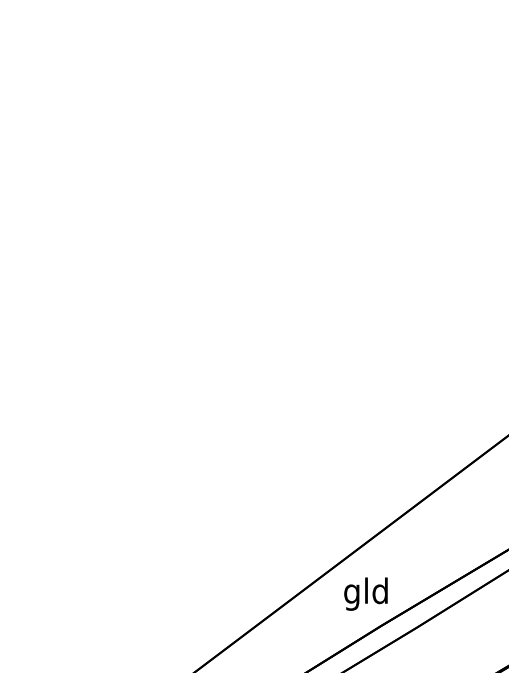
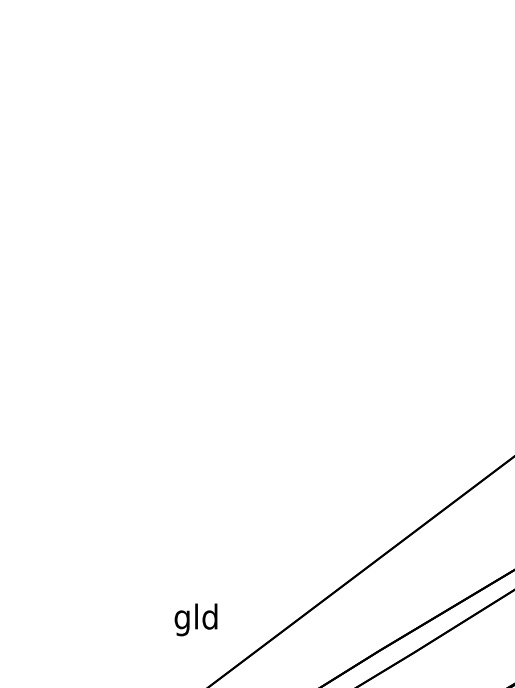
text: (365, 593) -> (195, 619), moved

